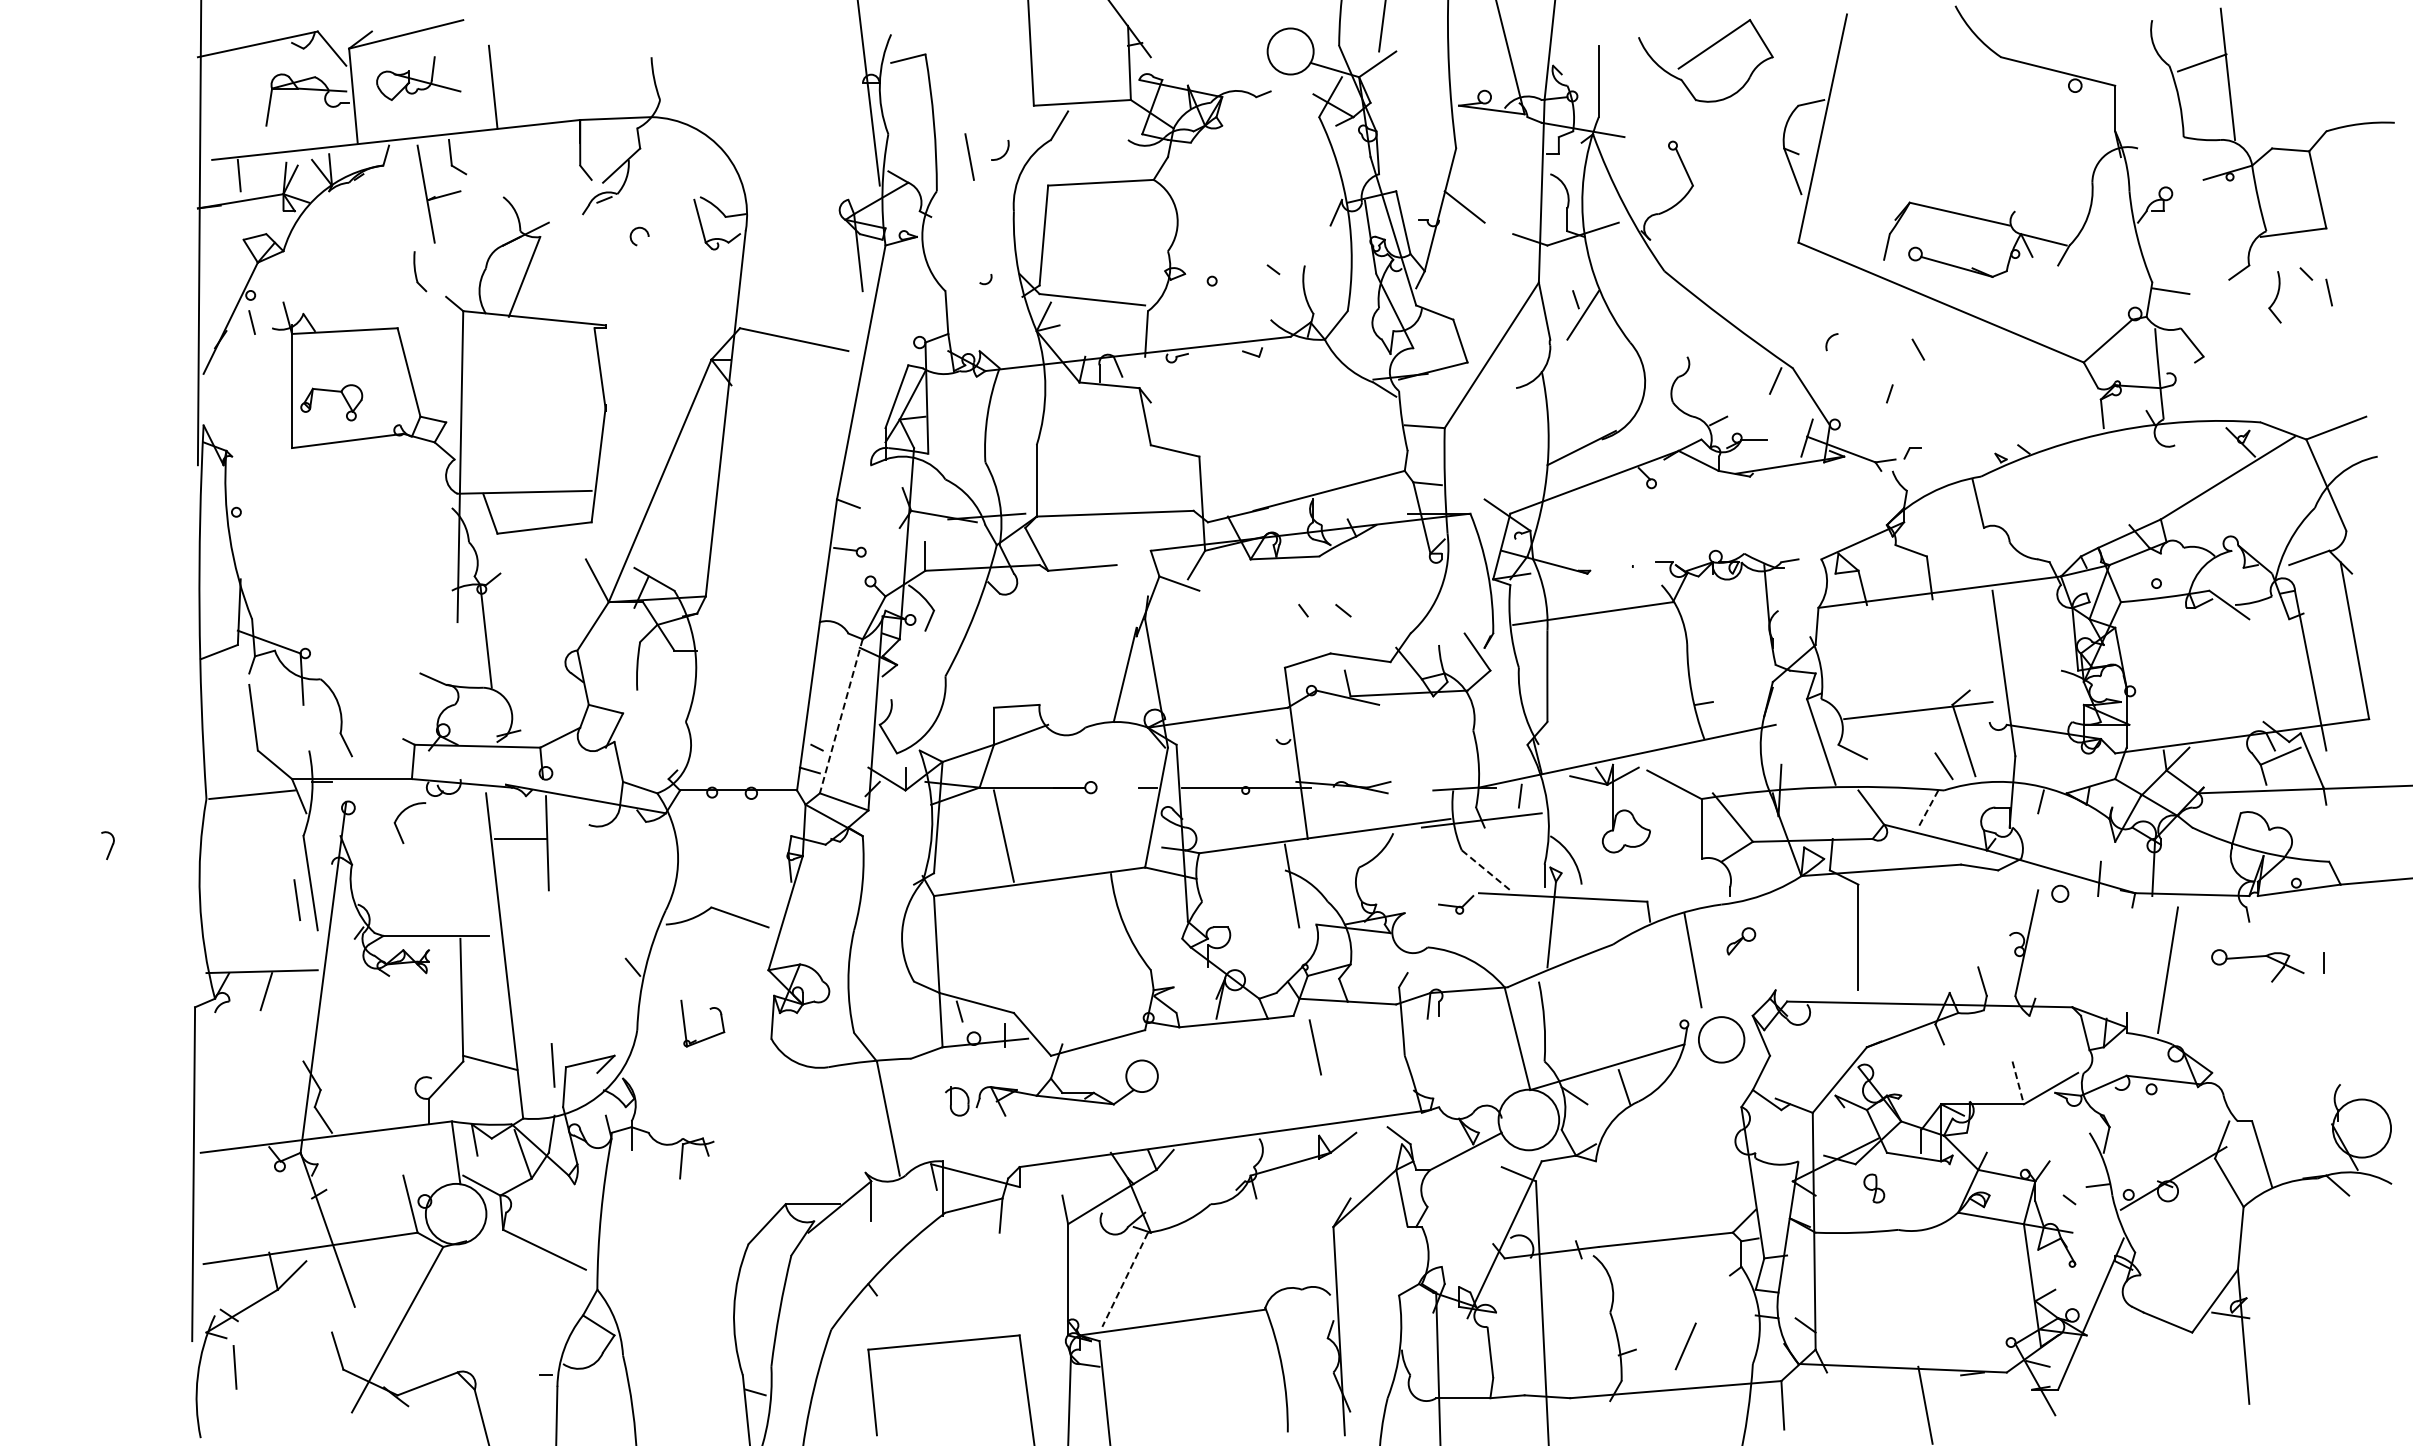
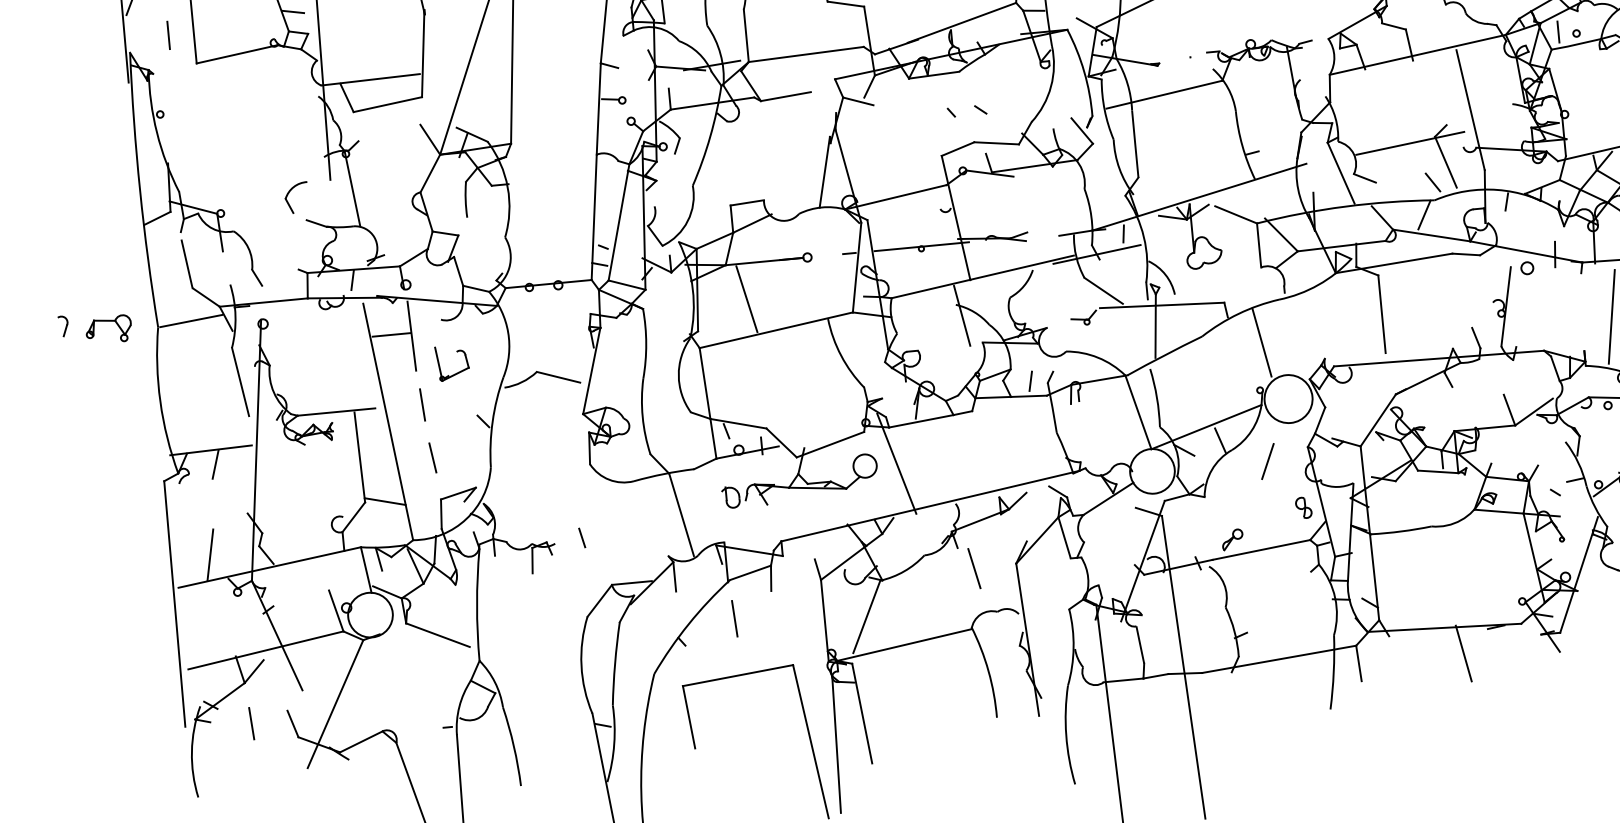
line: (428, 390) -> (292, 11), added
part: (335, 392) -> (110, 321), moved
line: (257, 406) -> (168, 35), added
line: (2132, 579) -> (1558, 32), added
line: (841, 716) -> (619, 222), dashed -> solid
line: (474, 760) -> (352, 280), added
line: (1928, 809) -> (1424, 215), dashed -> solid
part: (401, 814) -> (290, 192), moved
part: (107, 845) -> (63, 326), moved
line: (1486, 870) -> (1103, 290), dashed -> solid
line: (297, 900) -> (433, 458), moved
part: (1741, 941) -> (1232, 539), moved
line: (1376, 982) -> (1030, 380), added
part: (709, 1036) -> (458, 371), moved
circle: (1721, 1039) -> (1288, 398), size x1.43
line: (1314, 1047) -> (973, 568), moved
line: (552, 1065) -> (422, 405), moved
line: (1185, 1077) -> (897, 464), added
line: (2018, 1083) -> (1509, 410), dashed -> solid
line: (247, 1112) -> (210, 554), added
line: (751, 1136) -> (582, 537), added
part: (1874, 1188) -> (1303, 507), moved
line: (946, 1265) -> (734, 618), added
line: (1124, 1280) -> (866, 617), dashed -> solid
line: (1685, 1346) -> (1267, 461), moved
line: (234, 1367) -> (251, 723), moved

